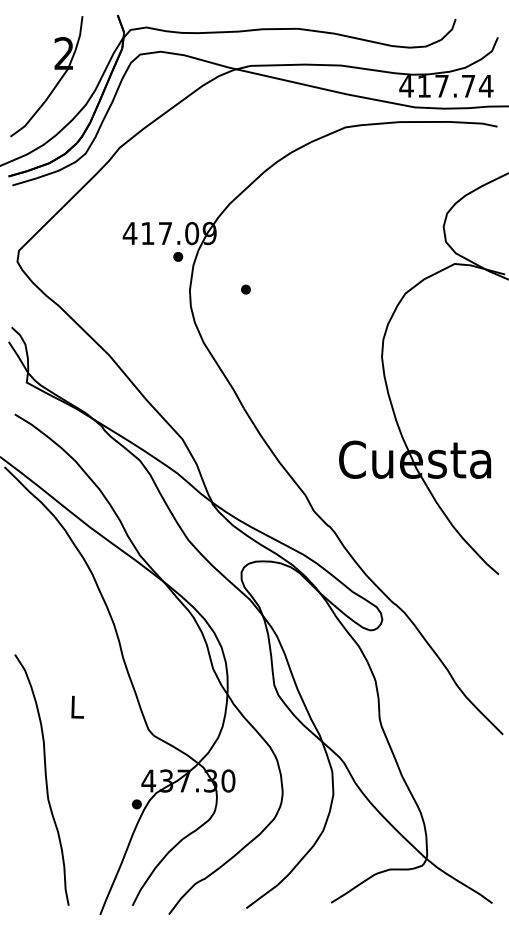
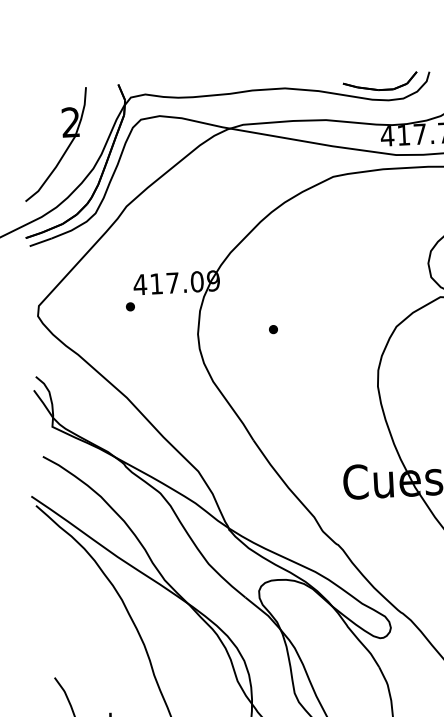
part: (398, 34) -> (377, 88), added
part: (178, 256) -> (130, 306), moved
part: (245, 289) -> (273, 329), moved

